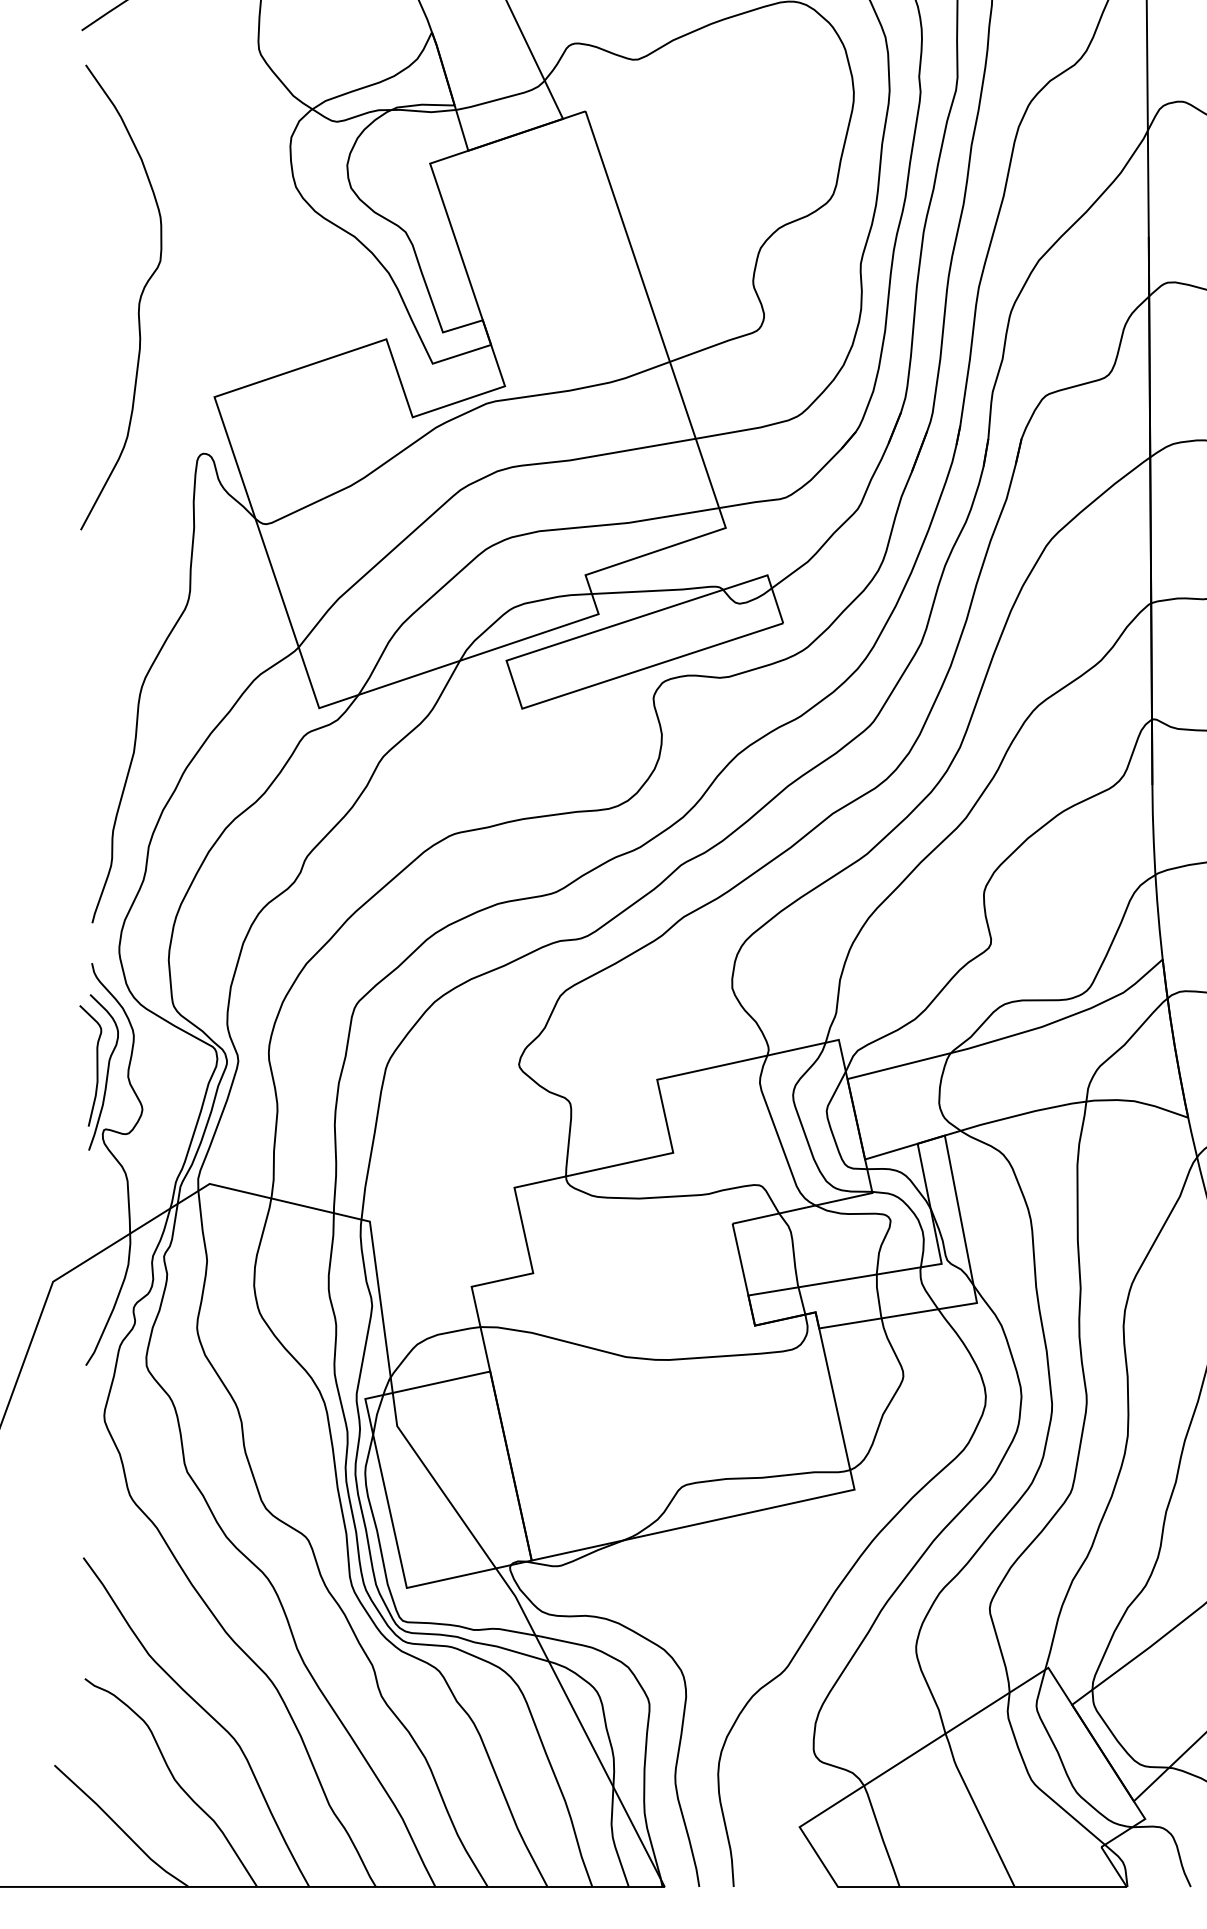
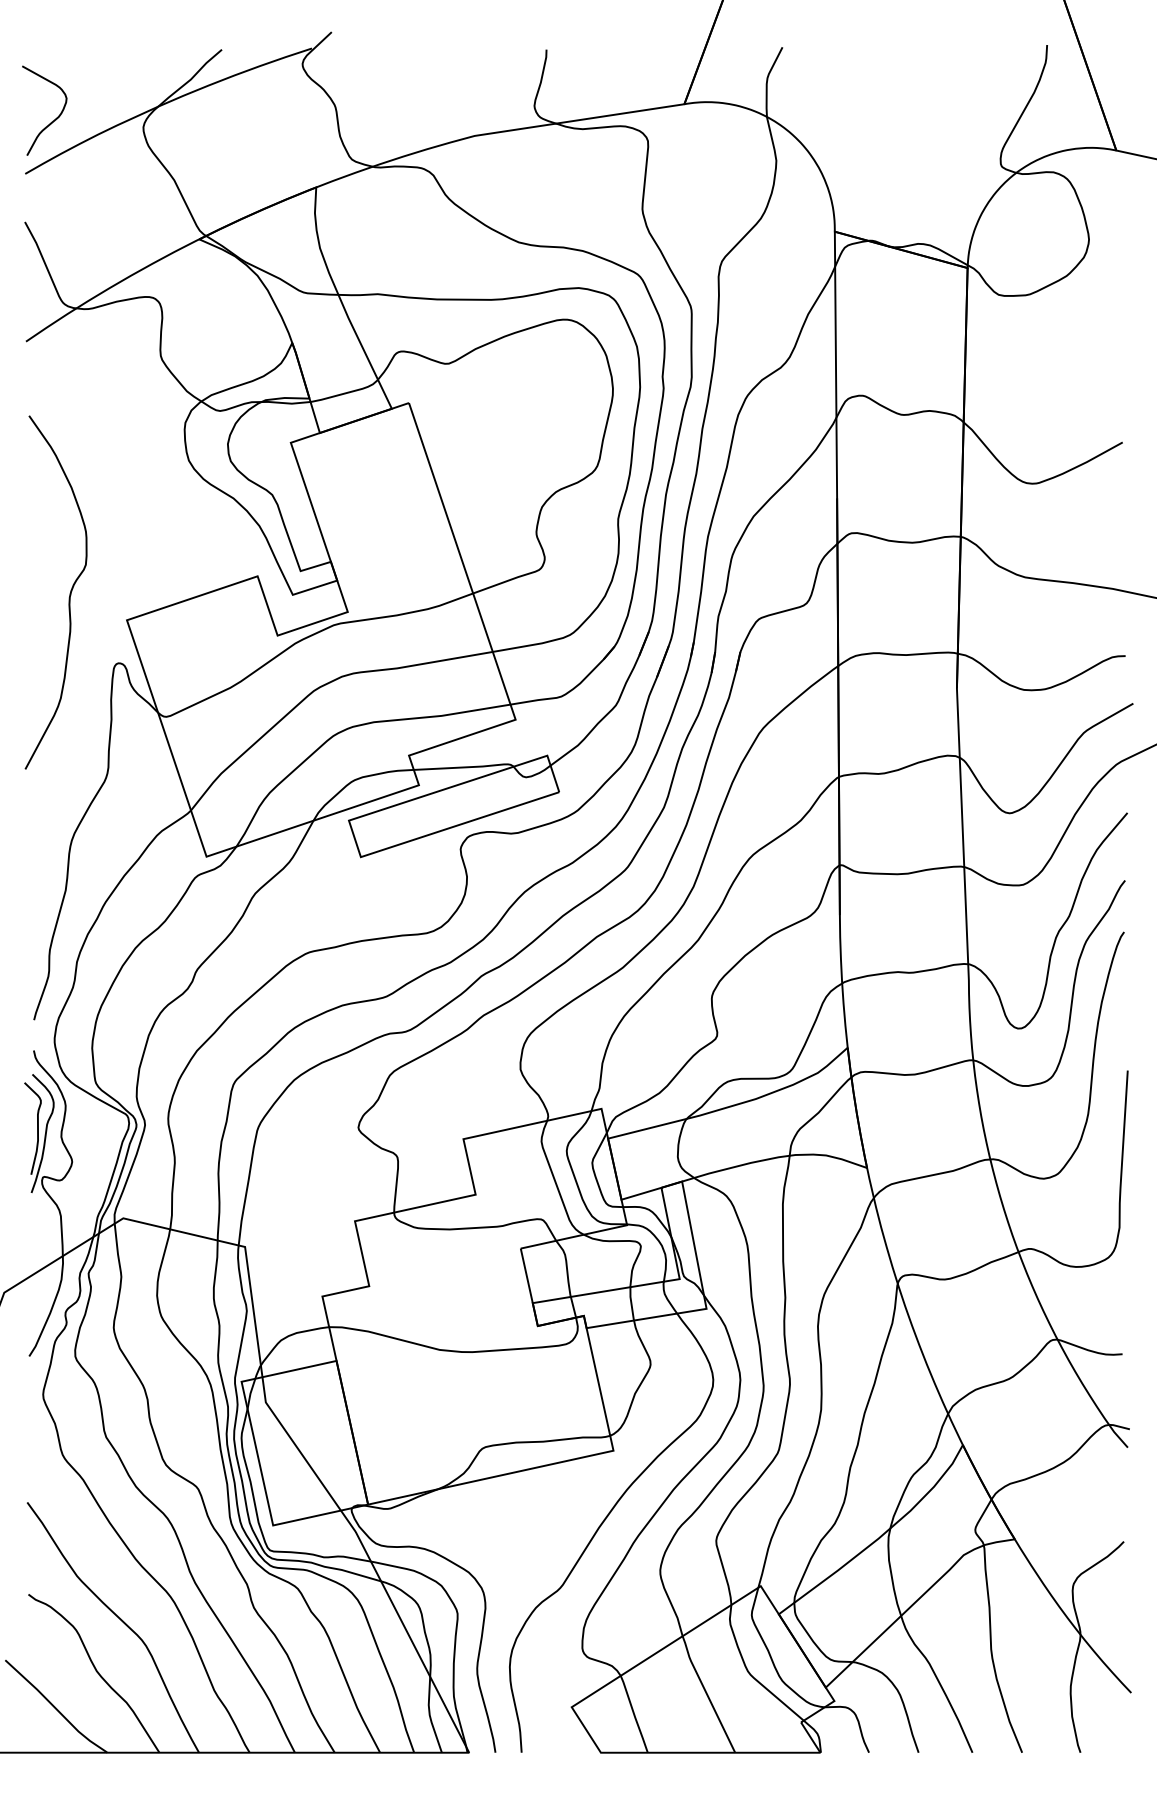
curve: (137, 304) -> (68, 597), moved

